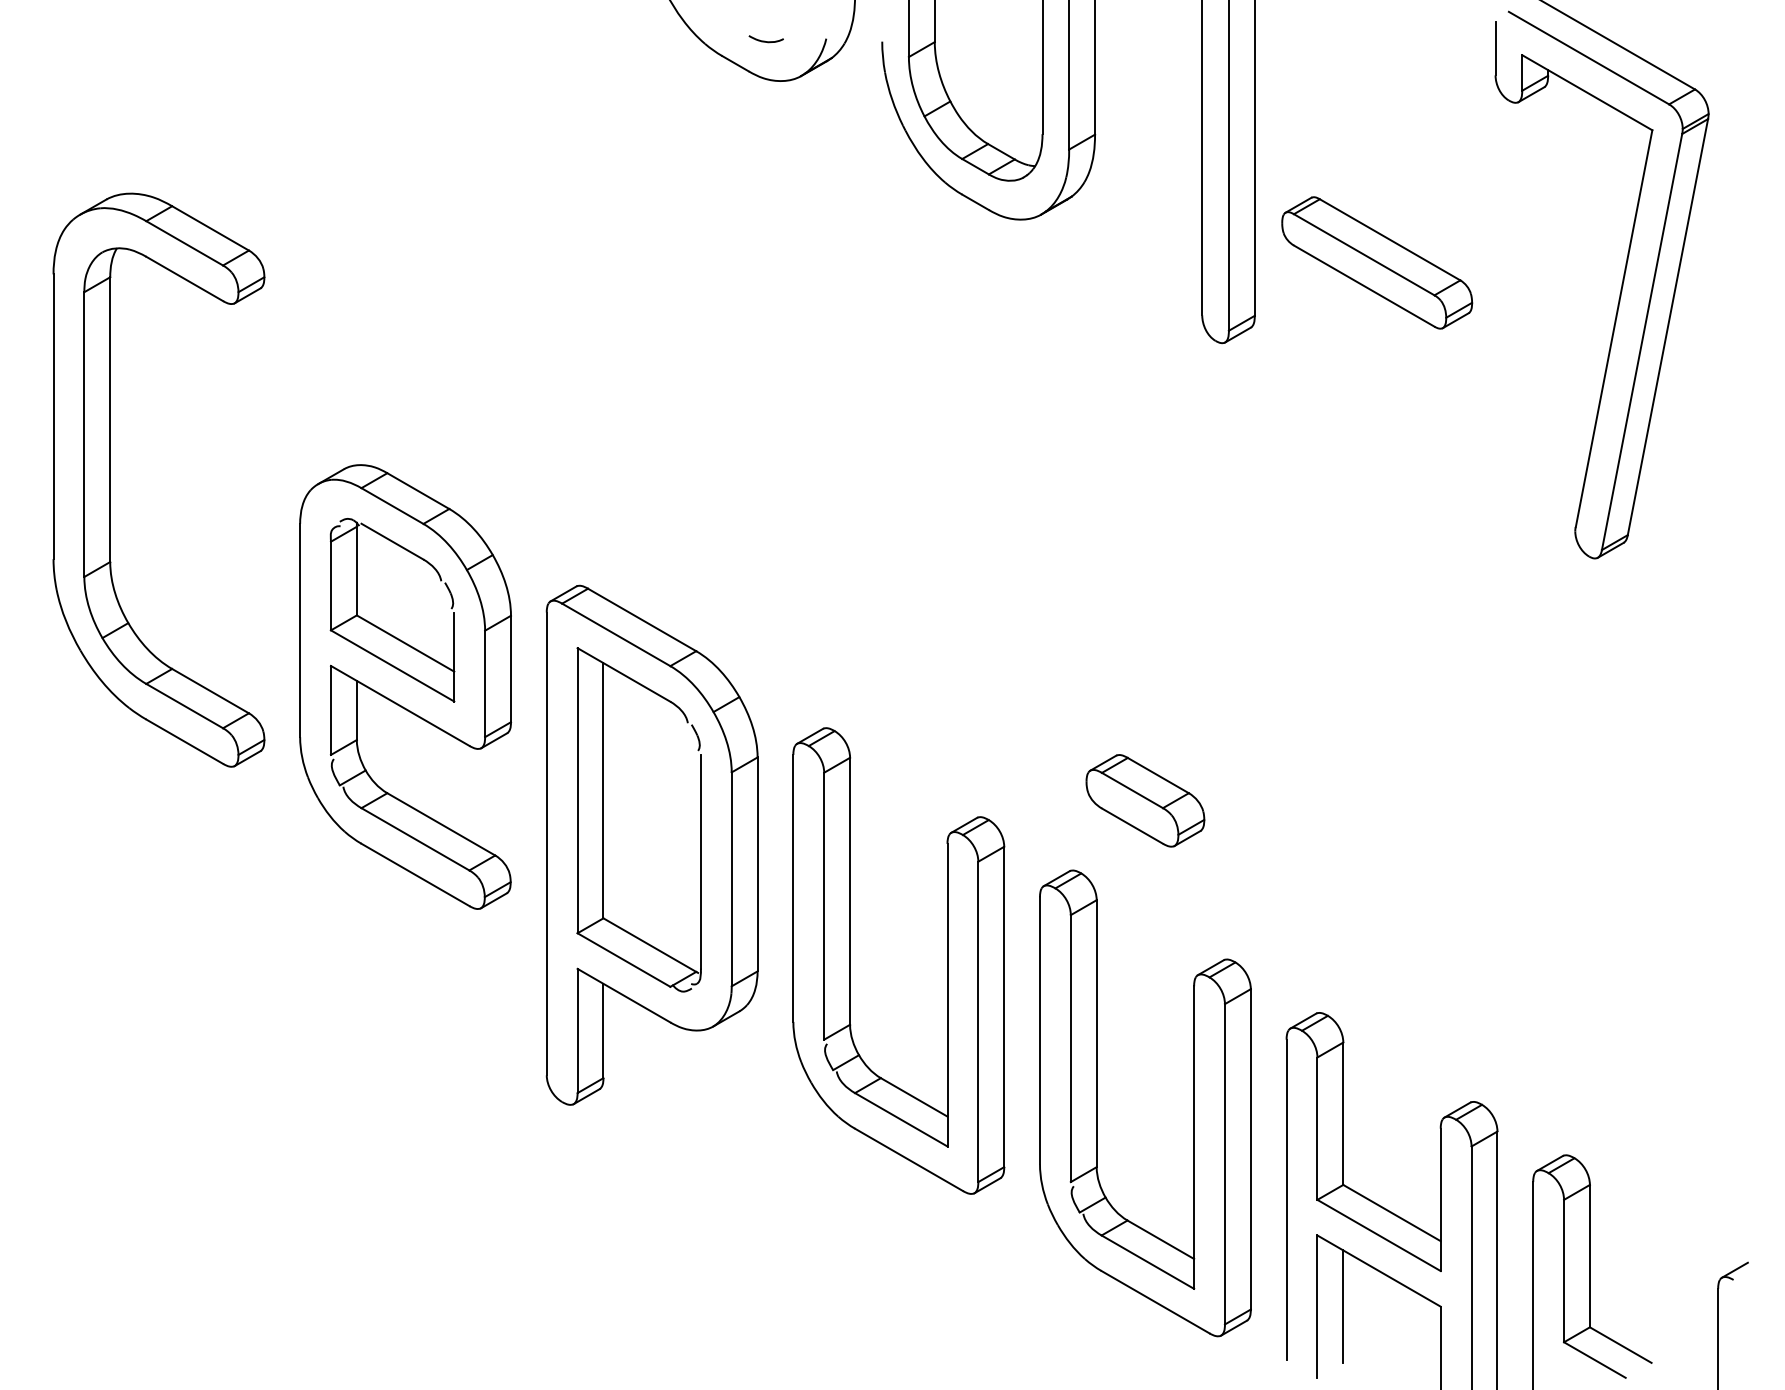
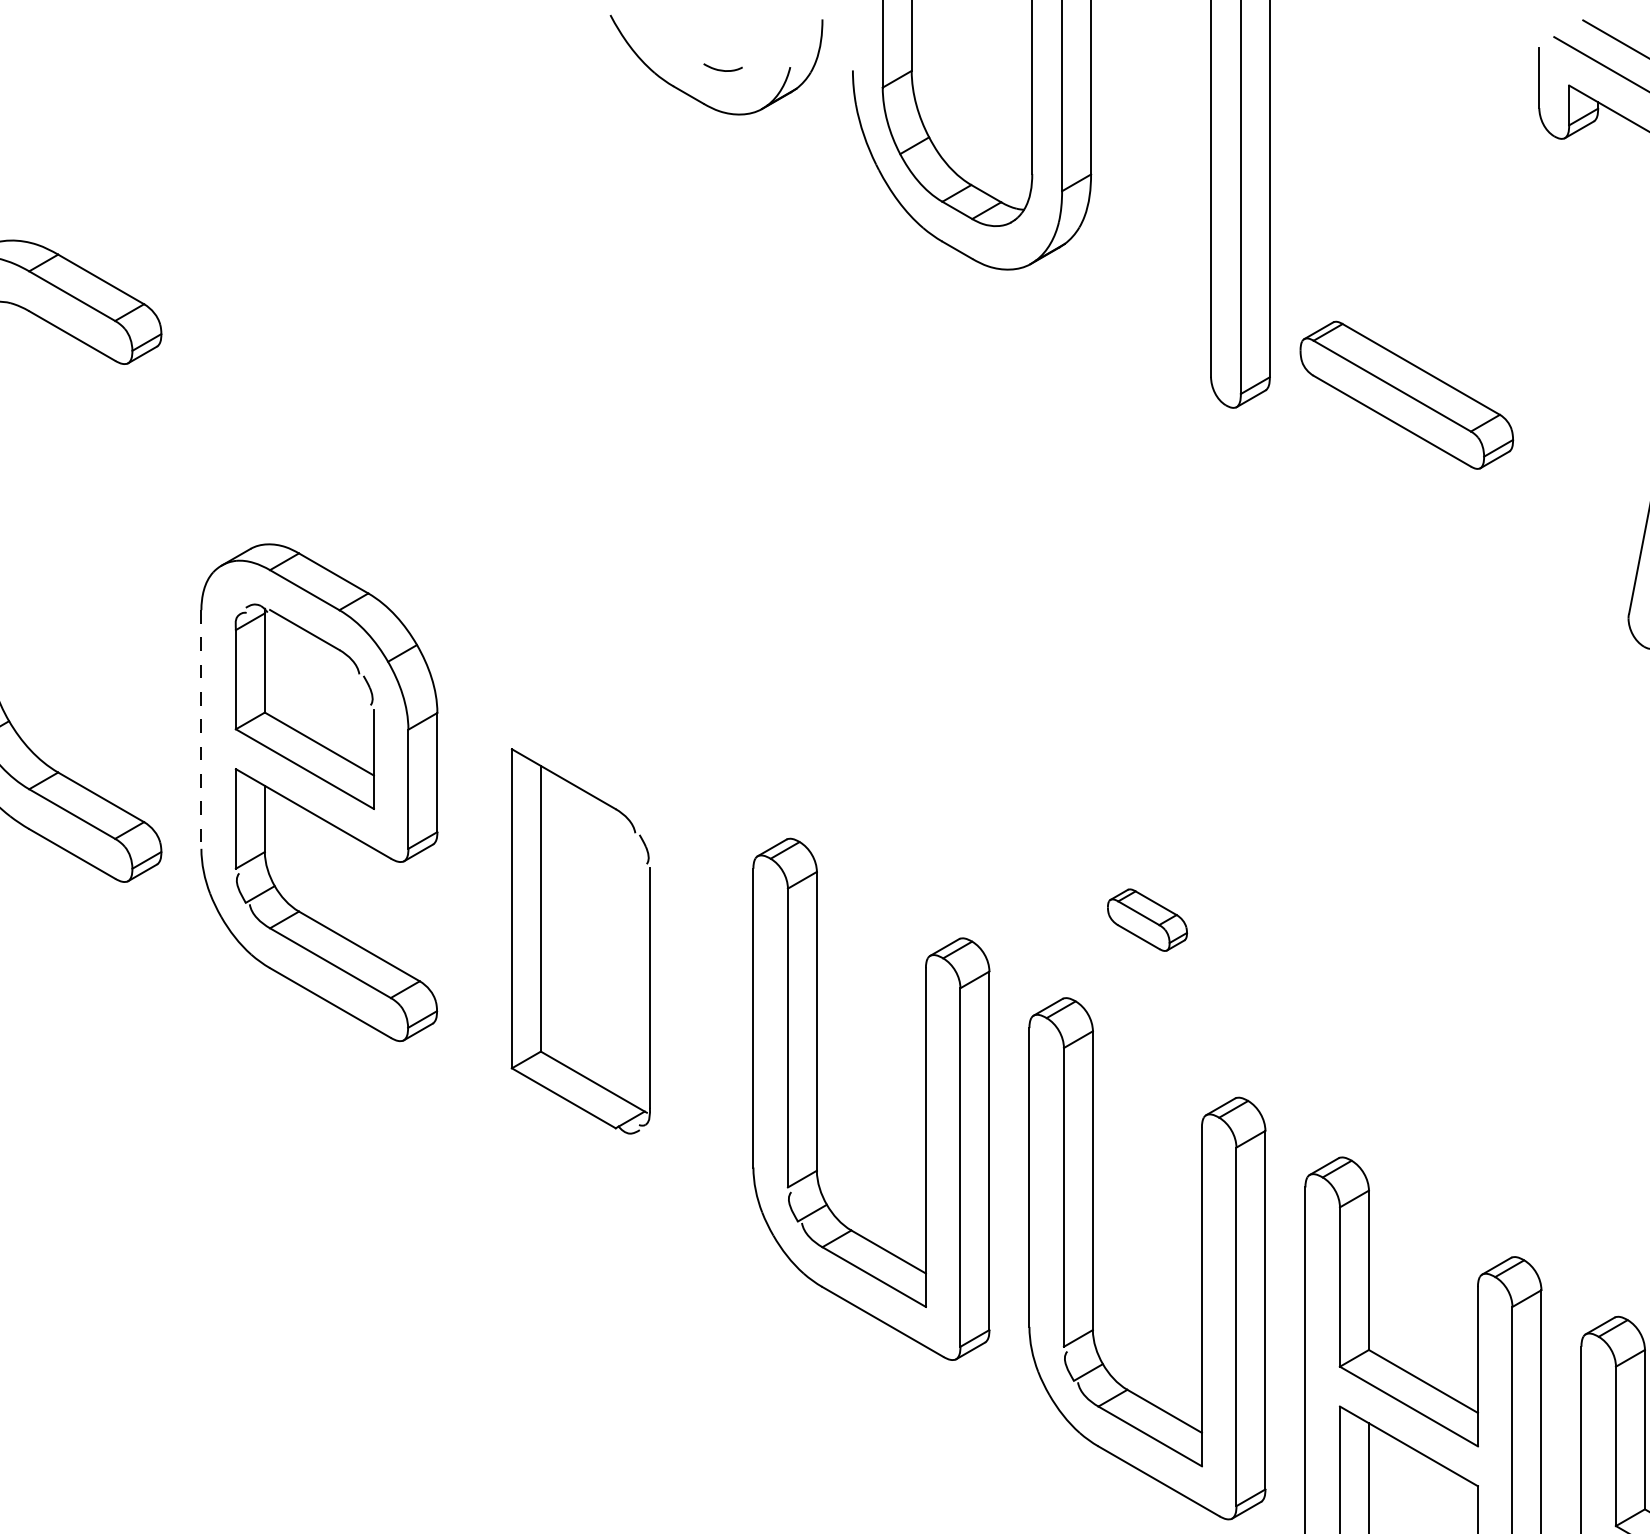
part: (1377, 262) -> (1407, 394), moved
line: (300, 630) -> (201, 729), solid -> dashed
part: (1145, 800) -> (1147, 919), size x0.6
part: (651, 844) -> (594, 968), removed

